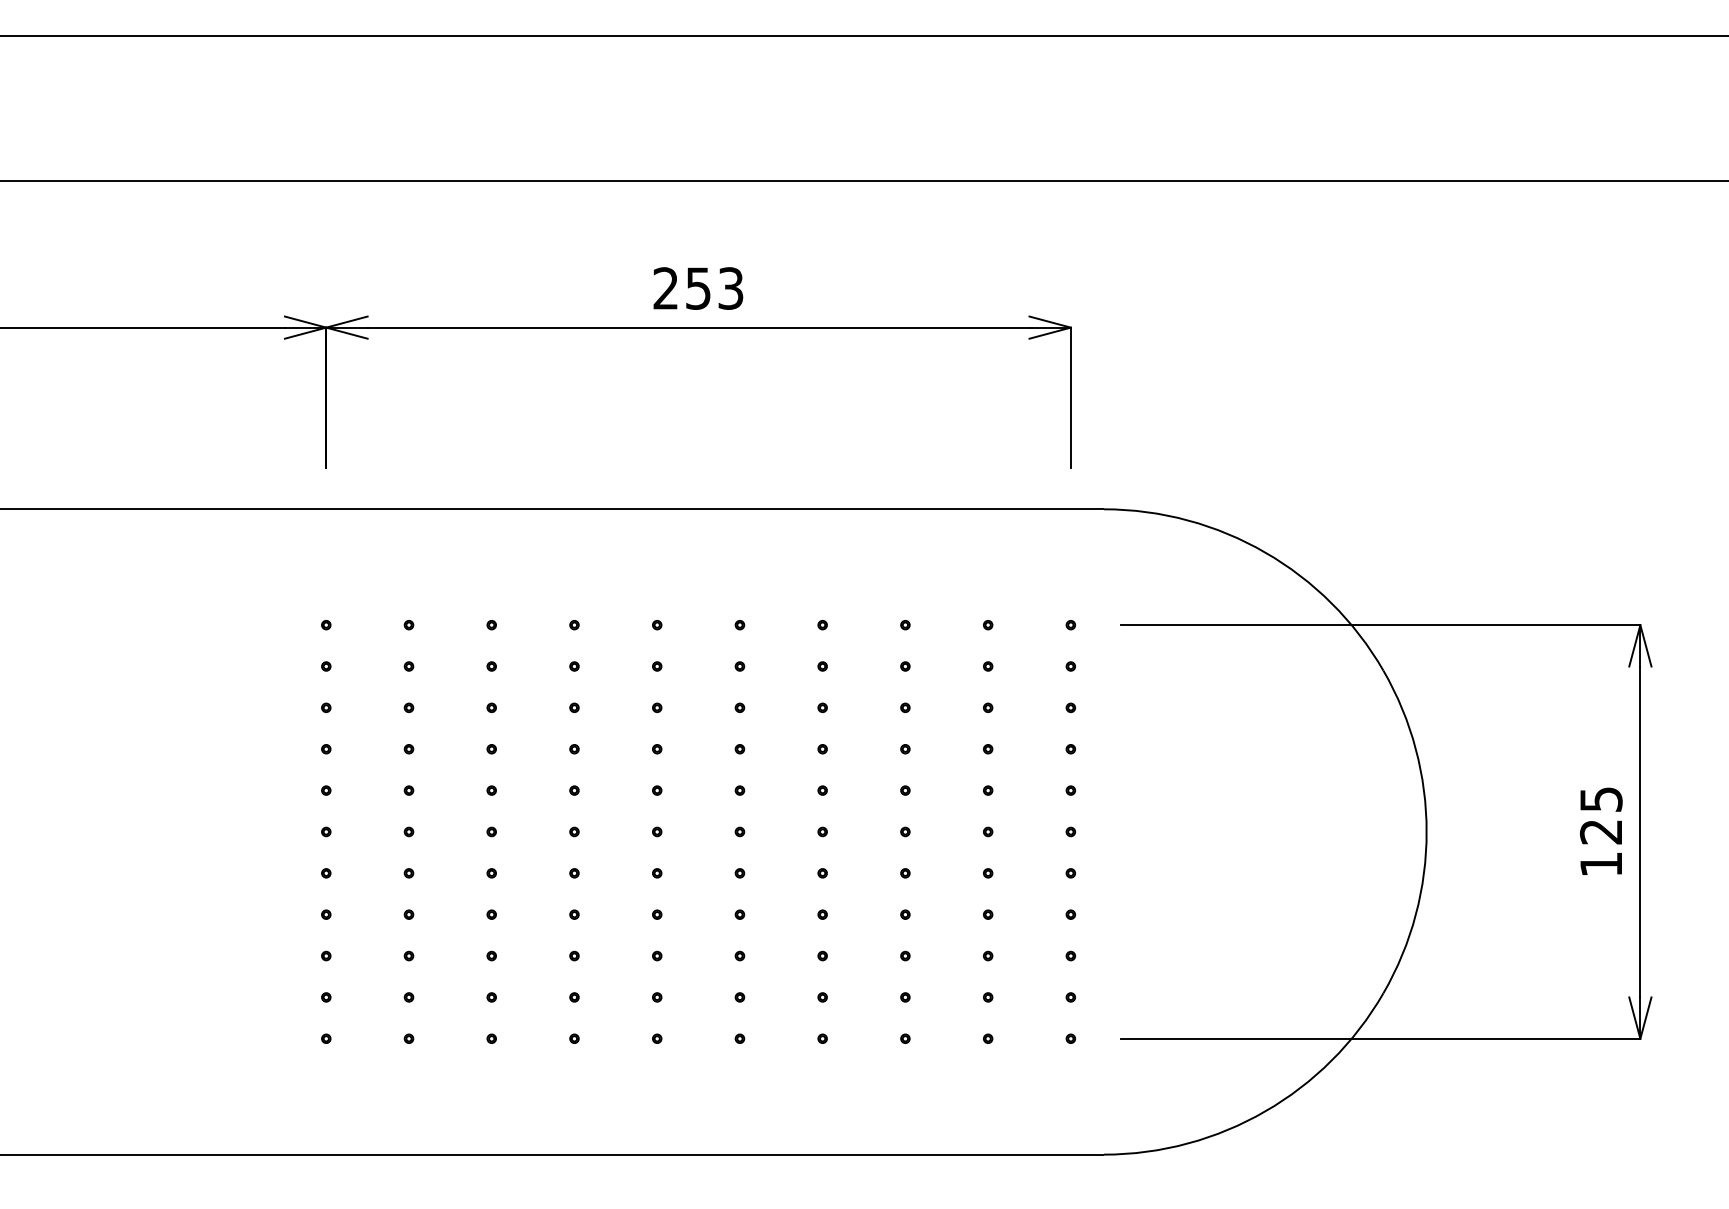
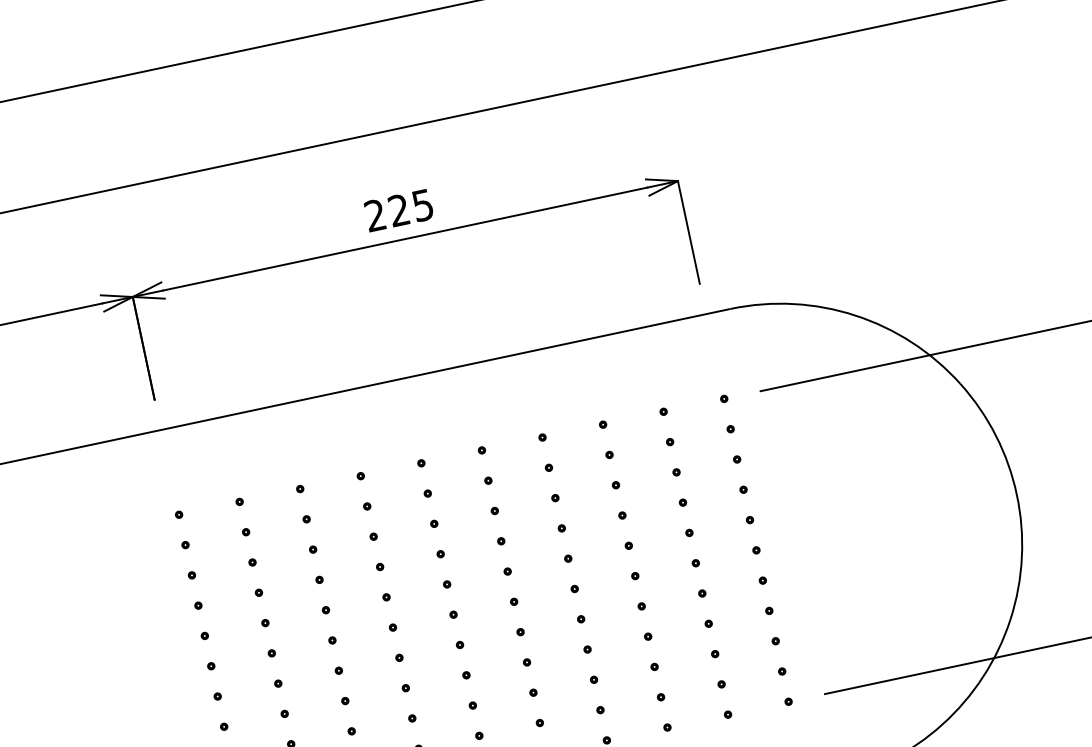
text: (714, 288) -> (410, 207), 253 -> 225

